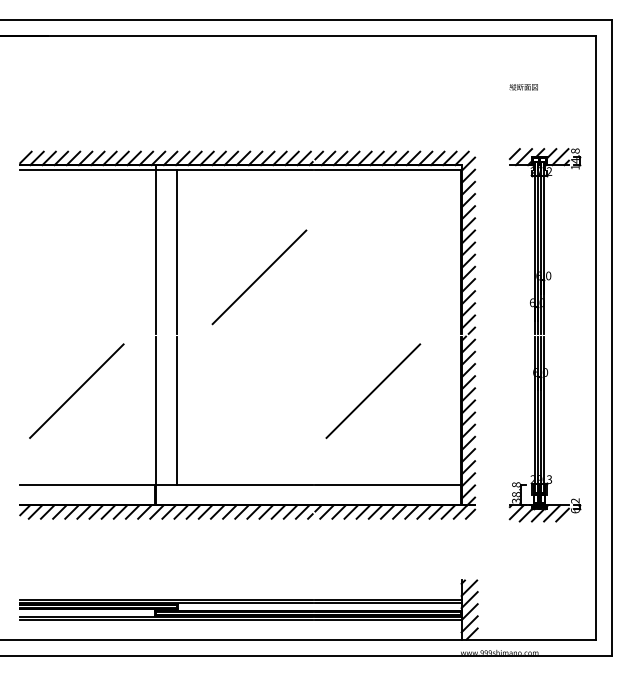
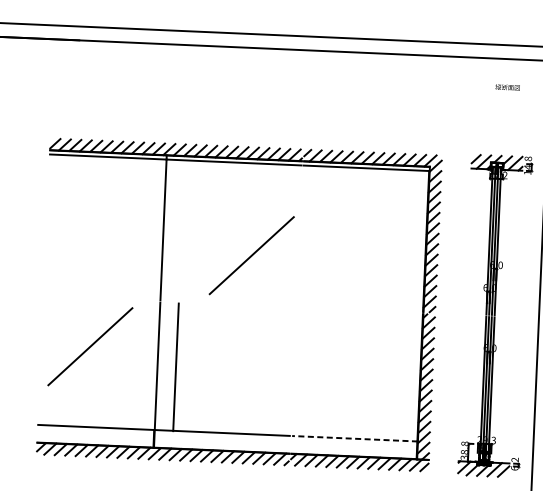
text: (523, 87) -> (507, 87), moved
line: (177, 251) -> (182, 230), removed
line: (373, 390) -> (345, 357), removed
line: (388, 484) -> (355, 438), solid -> dashed

